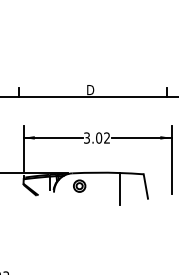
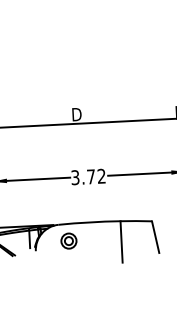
text: (99, 137) -> (91, 176), 3.02 -> 3.72

